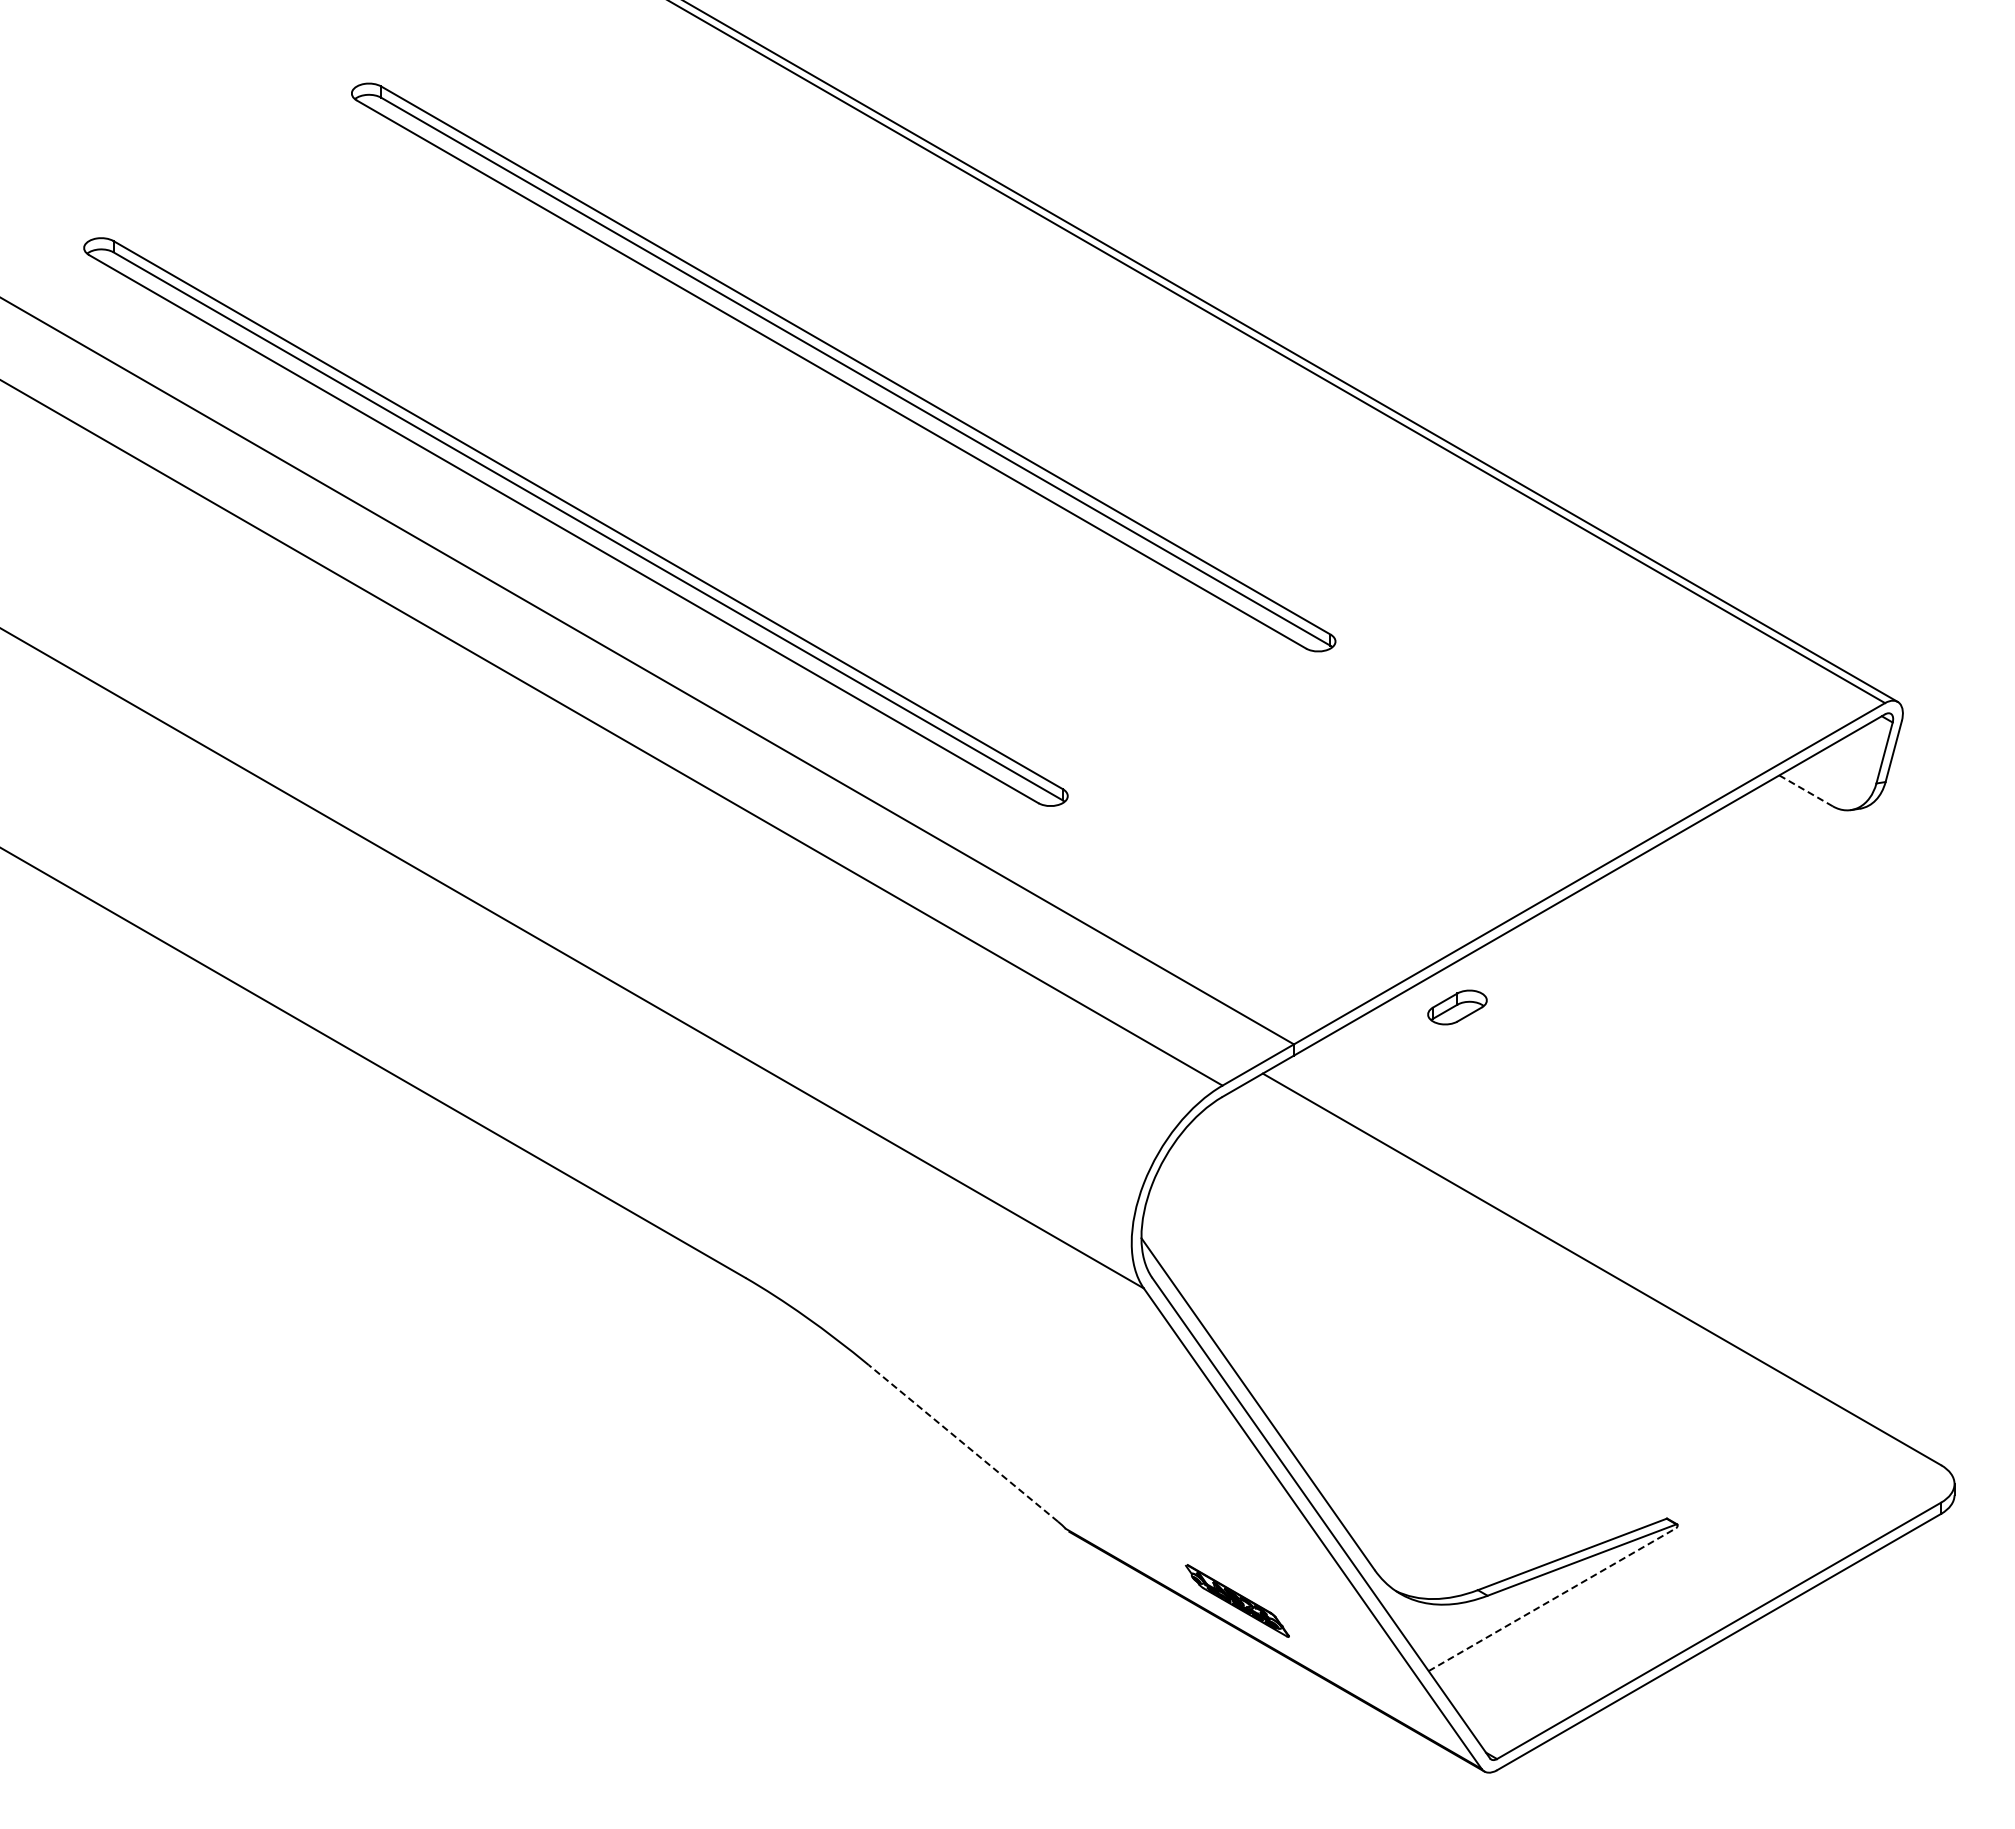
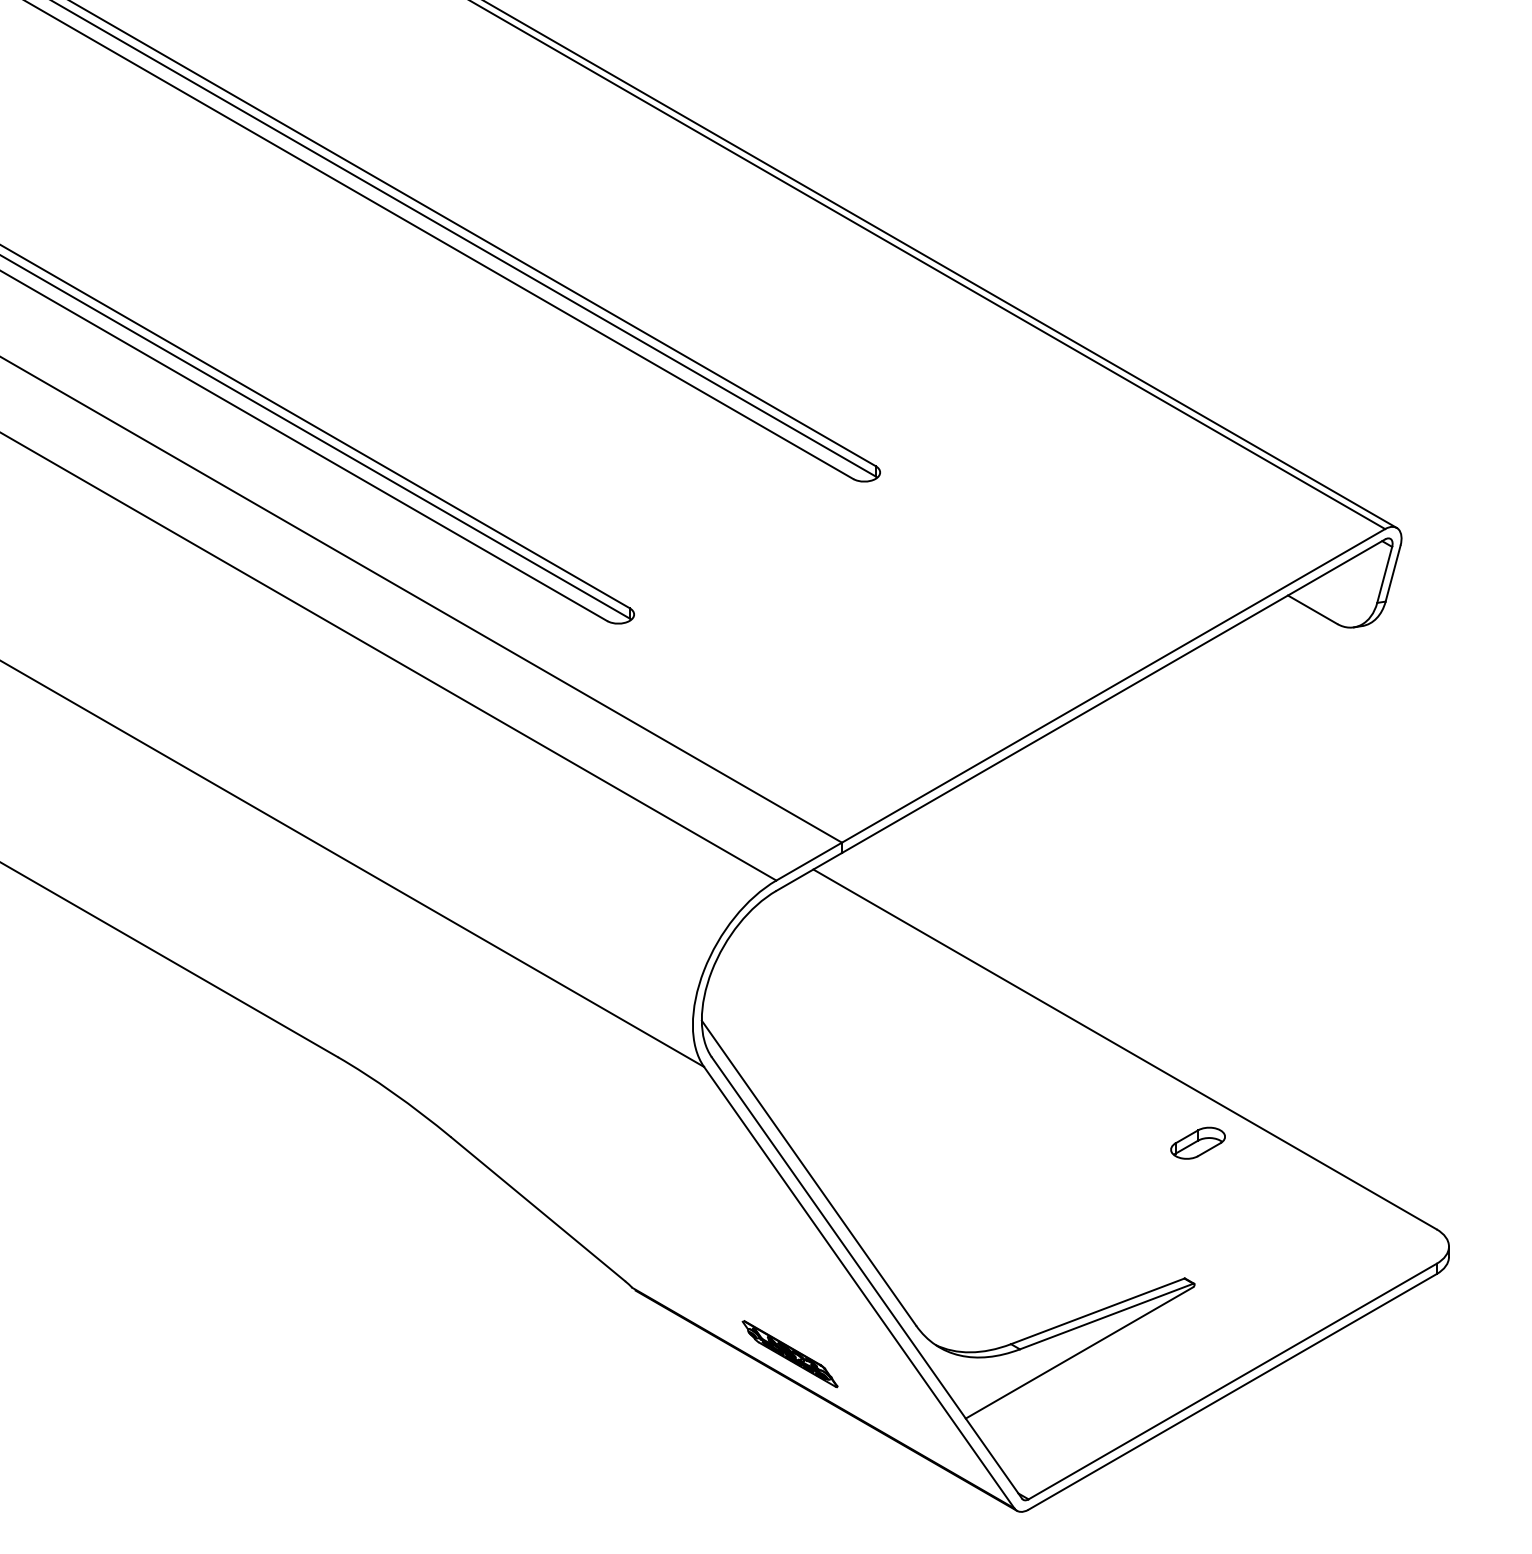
line: (1806, 790) -> (1312, 609), dashed -> solid
part: (1457, 1007) -> (1198, 1143), moved
line: (963, 1443) -> (538, 1209), dashed -> solid
line: (1552, 1599) -> (1079, 1352), dashed -> solid

